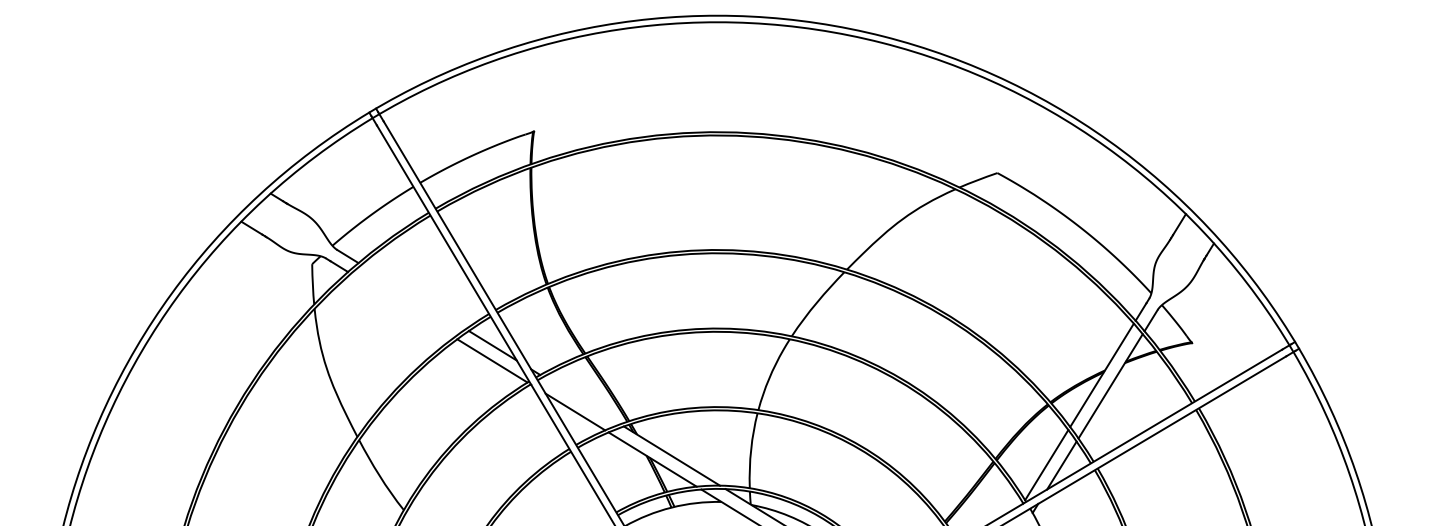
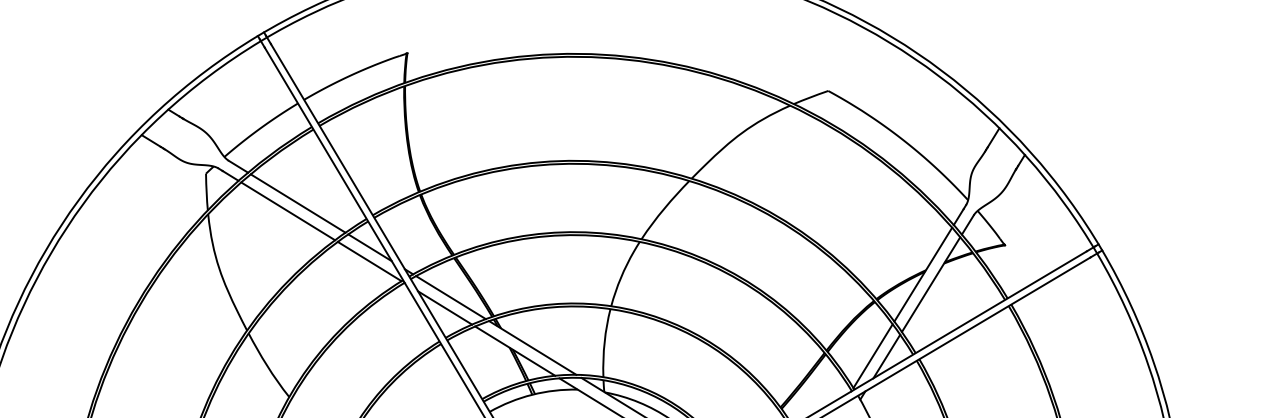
line: (413, 296) -> (298, 203), added
line: (402, 305) -> (288, 211), added
line: (581, 400) -> (450, 297), added

